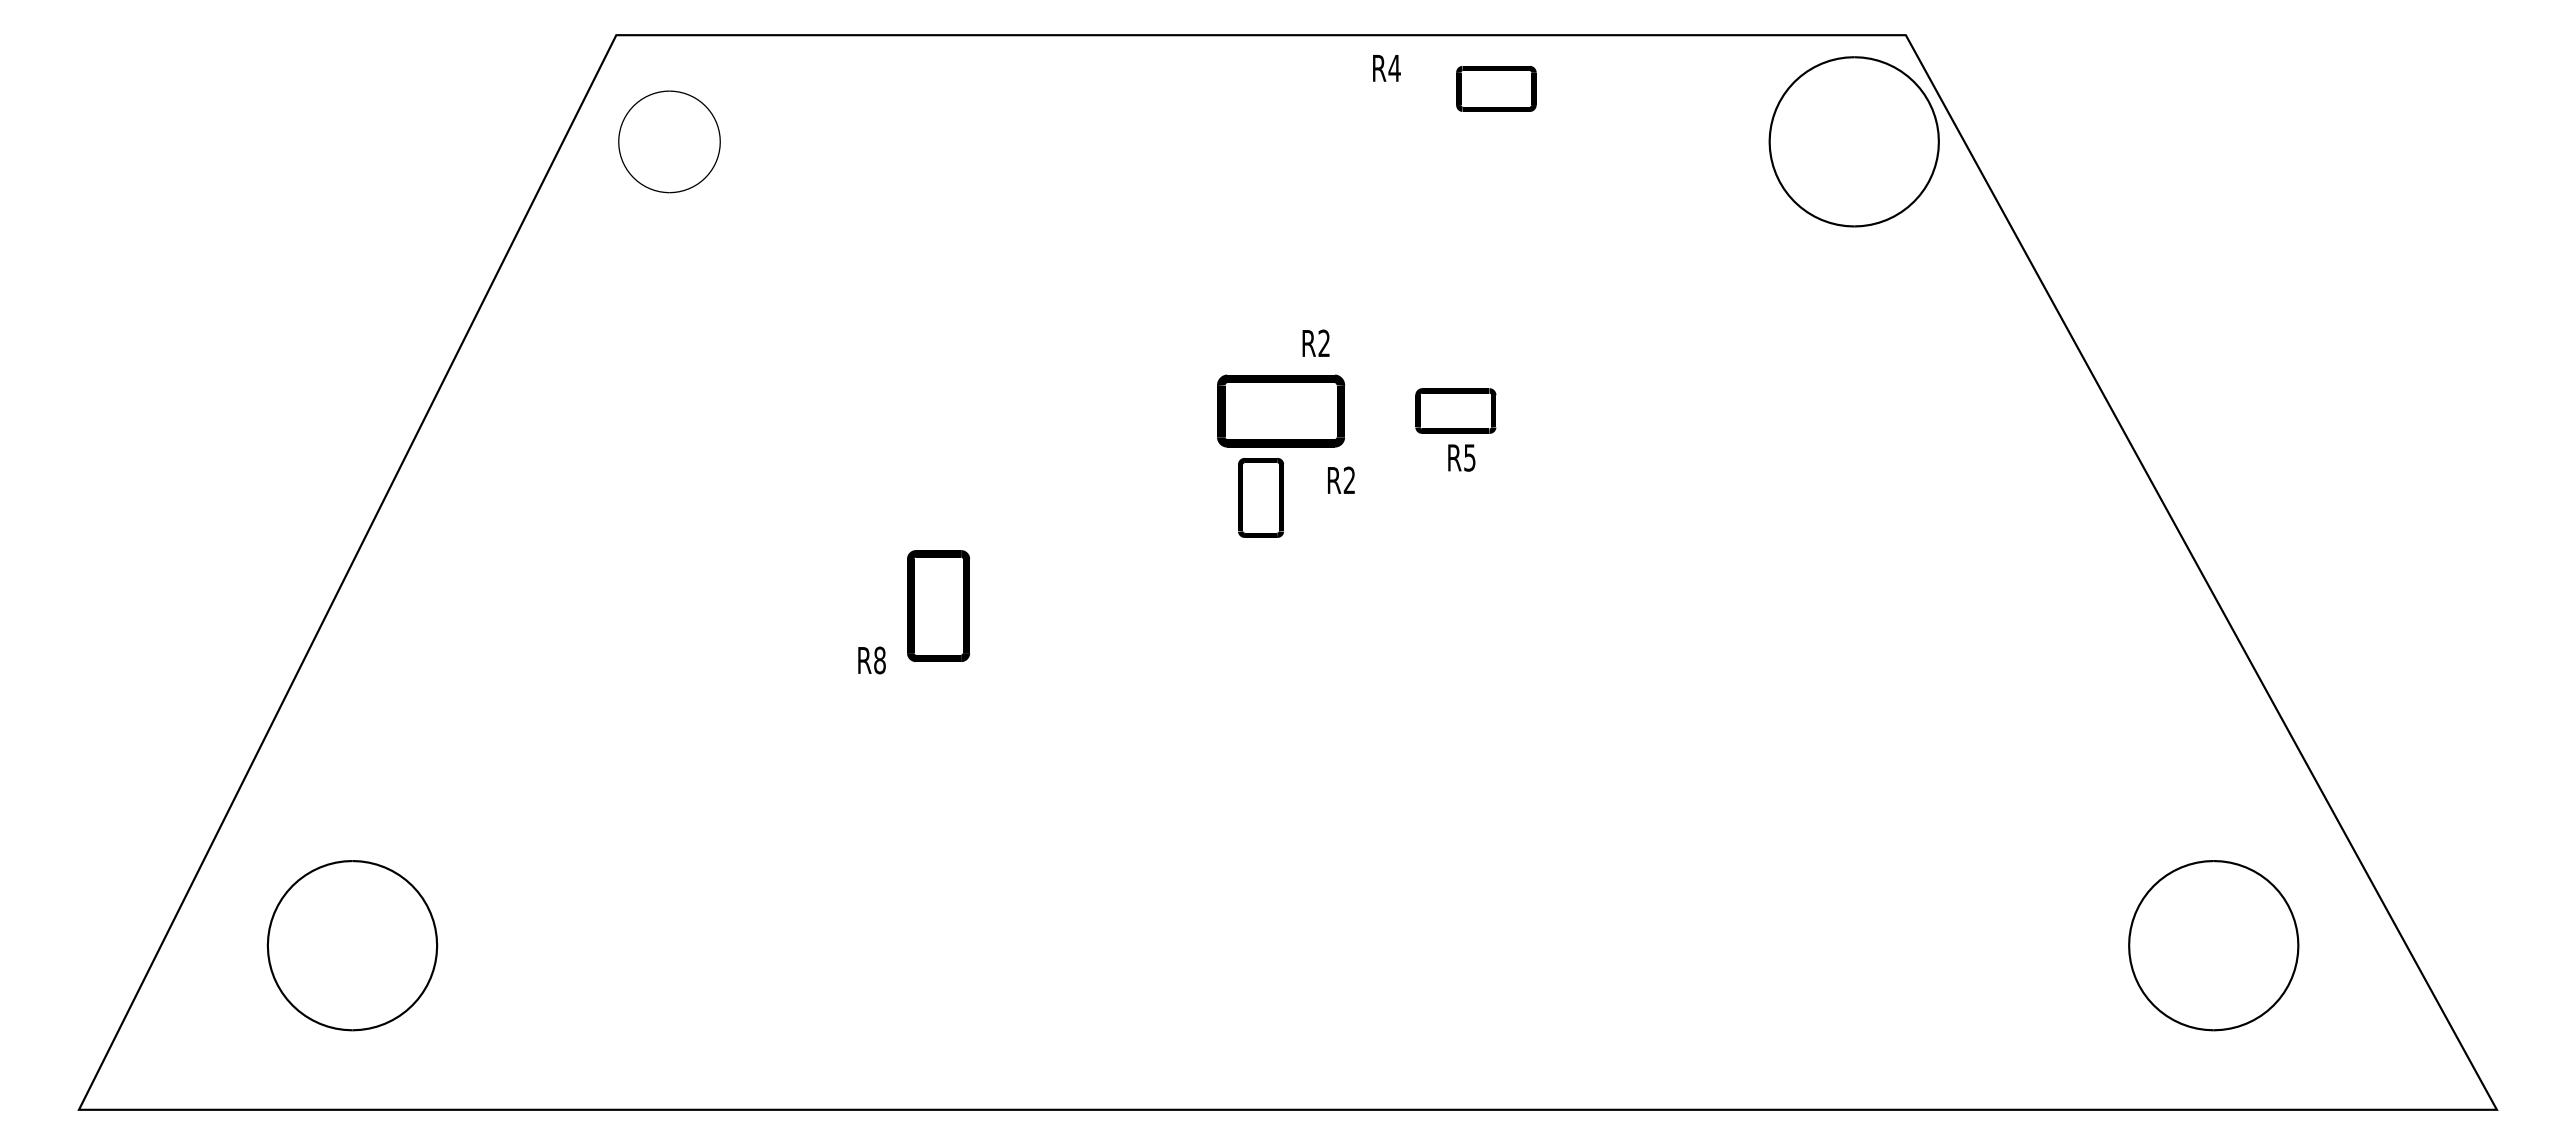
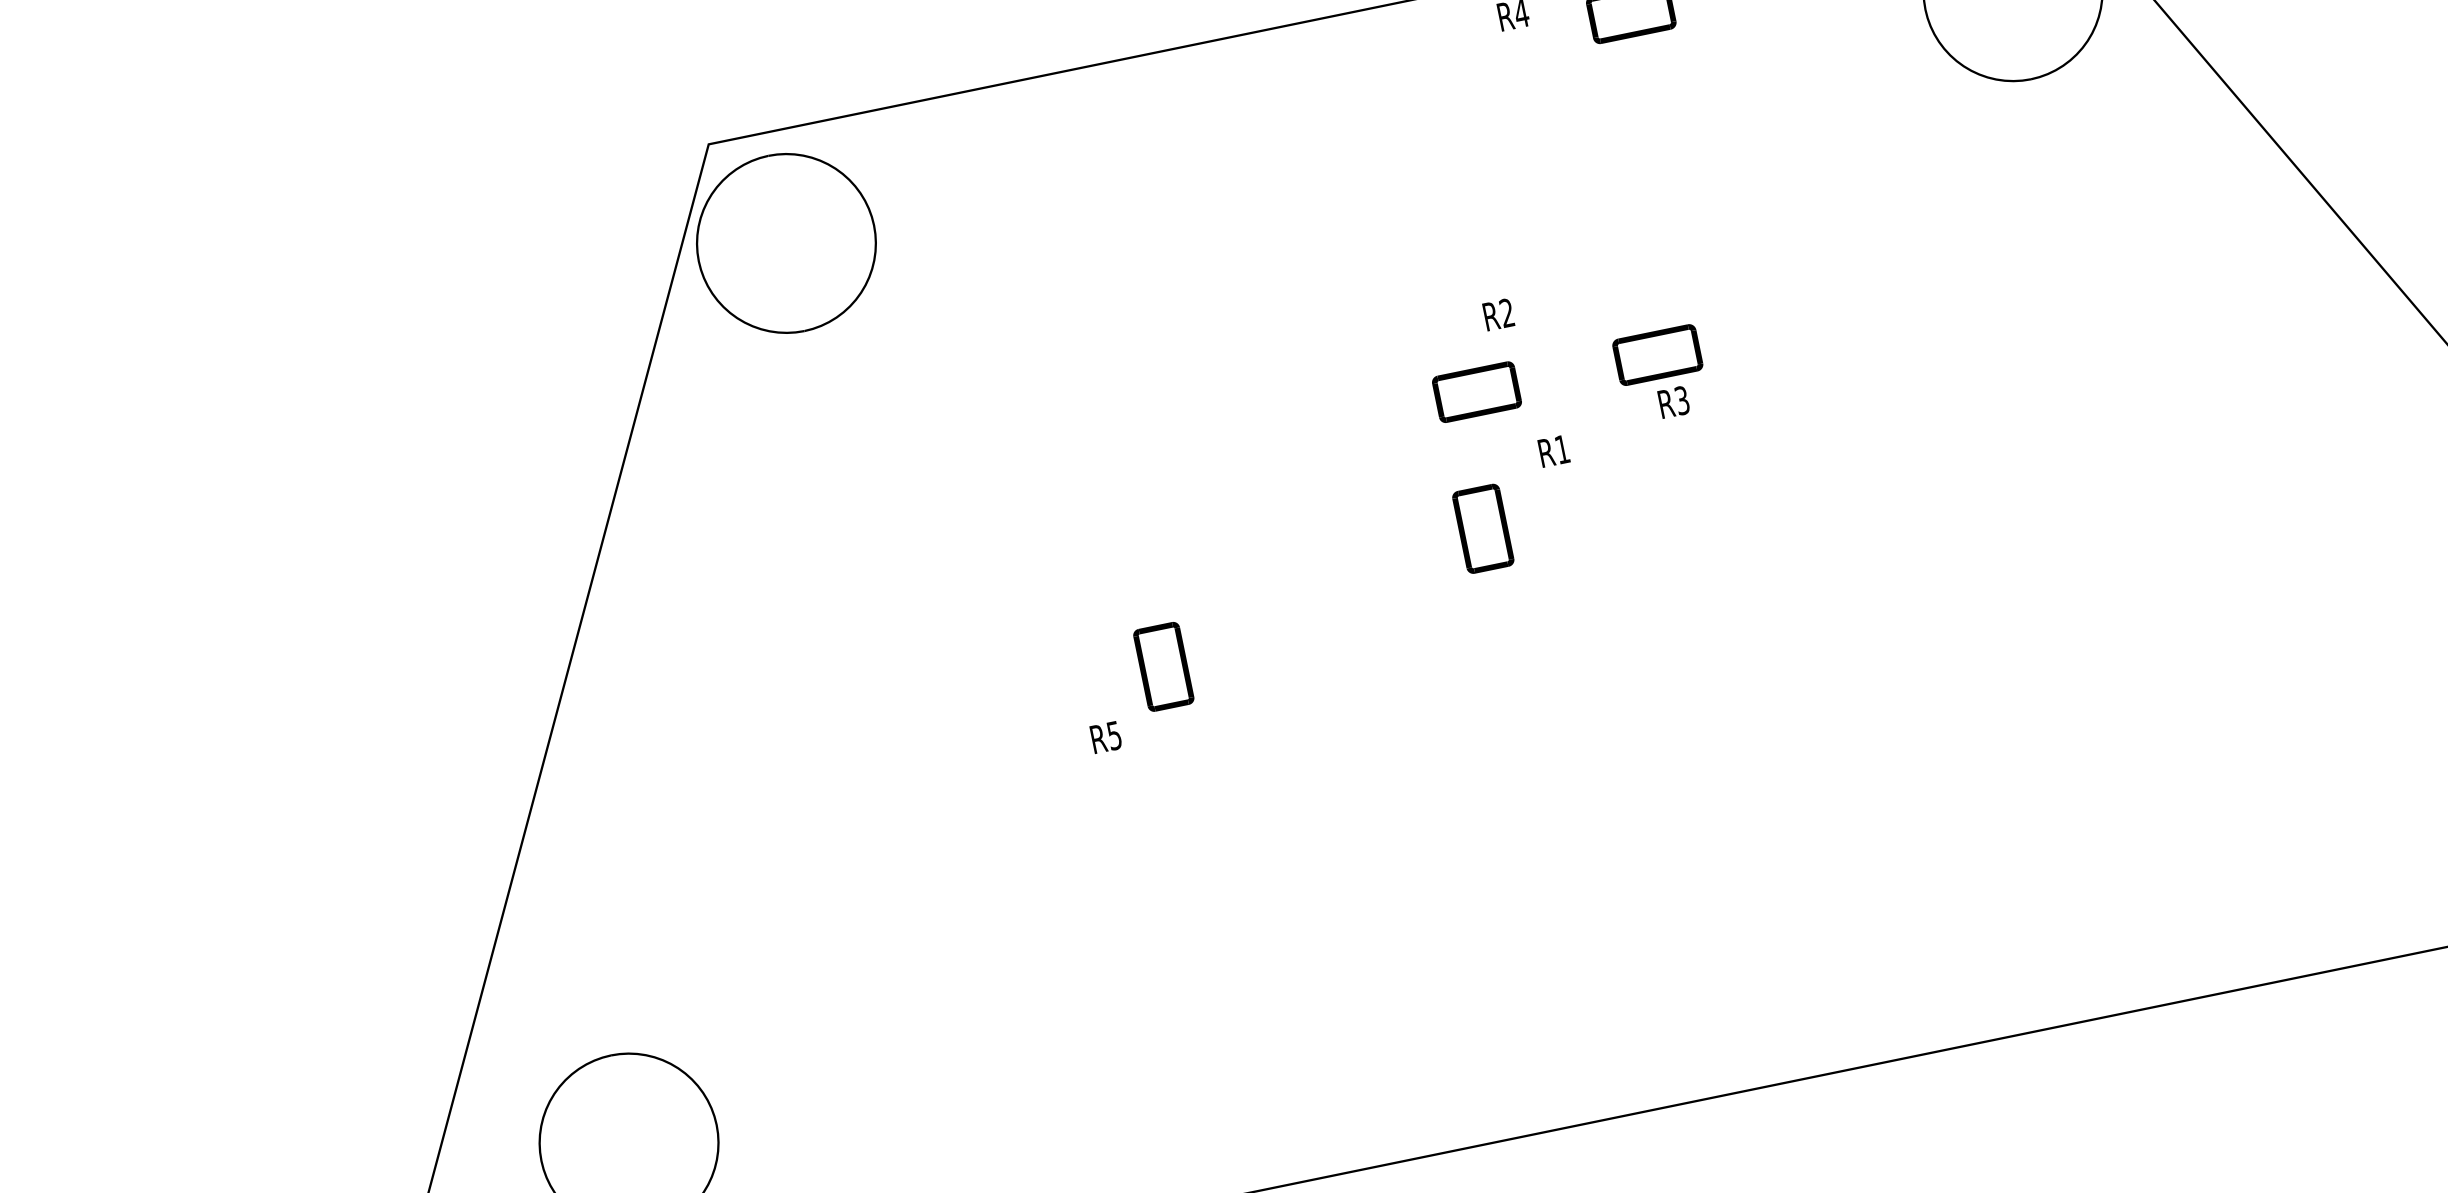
part: (669, 141) -> (786, 243), size x1.67
part: (1281, 410) -> (1477, 391), size x0.62
text: (1469, 457) -> (1681, 400), R5 -> R3
text: (1348, 479) -> (1561, 448), R2 -> R1
part: (1260, 497) -> (1482, 528), moved
part: (938, 605) -> (1163, 666), size x0.71
text: (879, 660) -> (1114, 735), R8 -> R5

